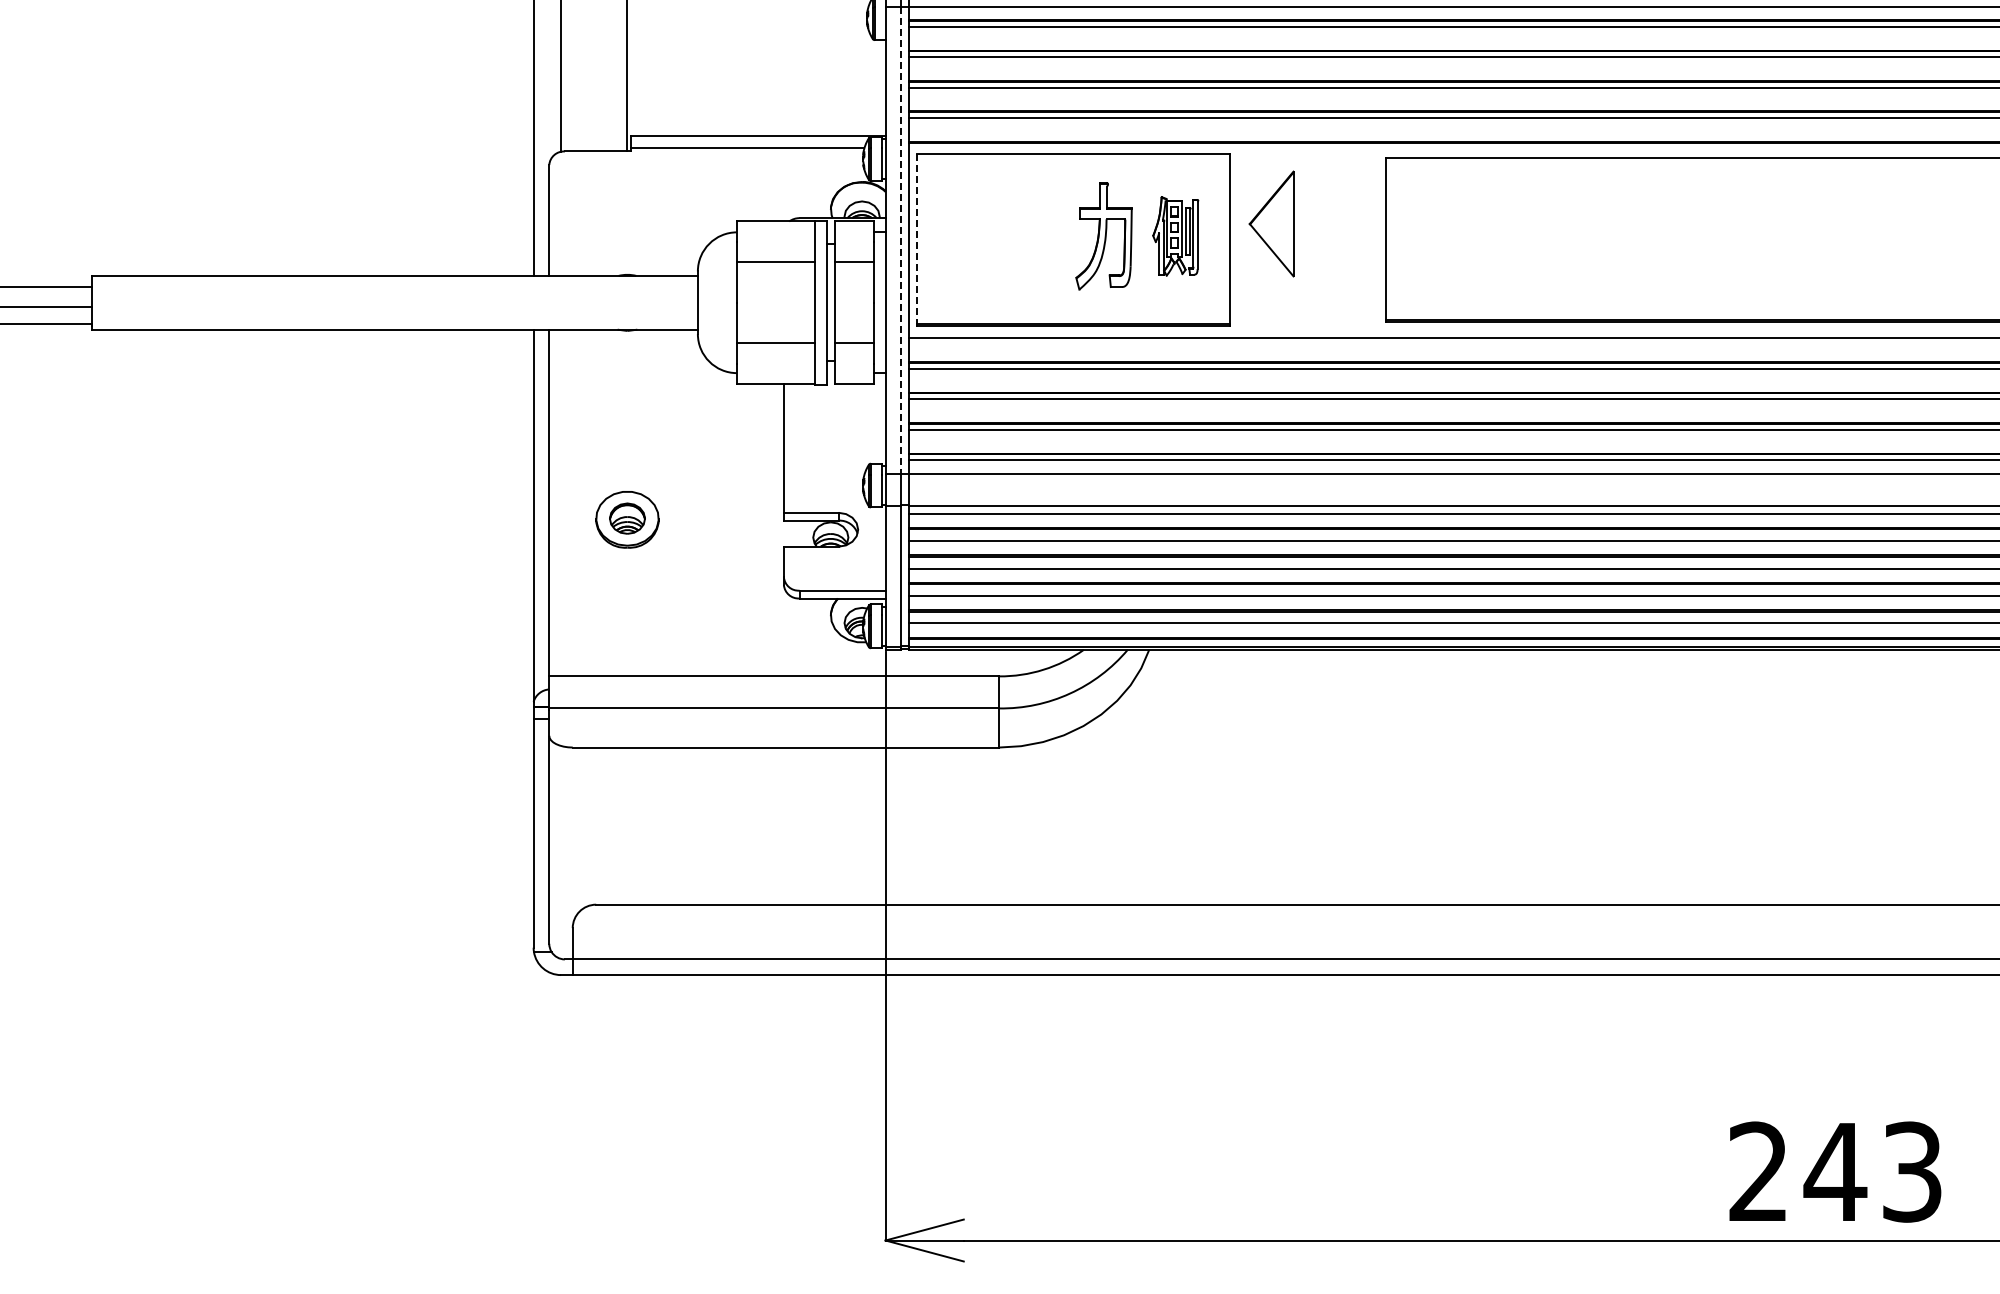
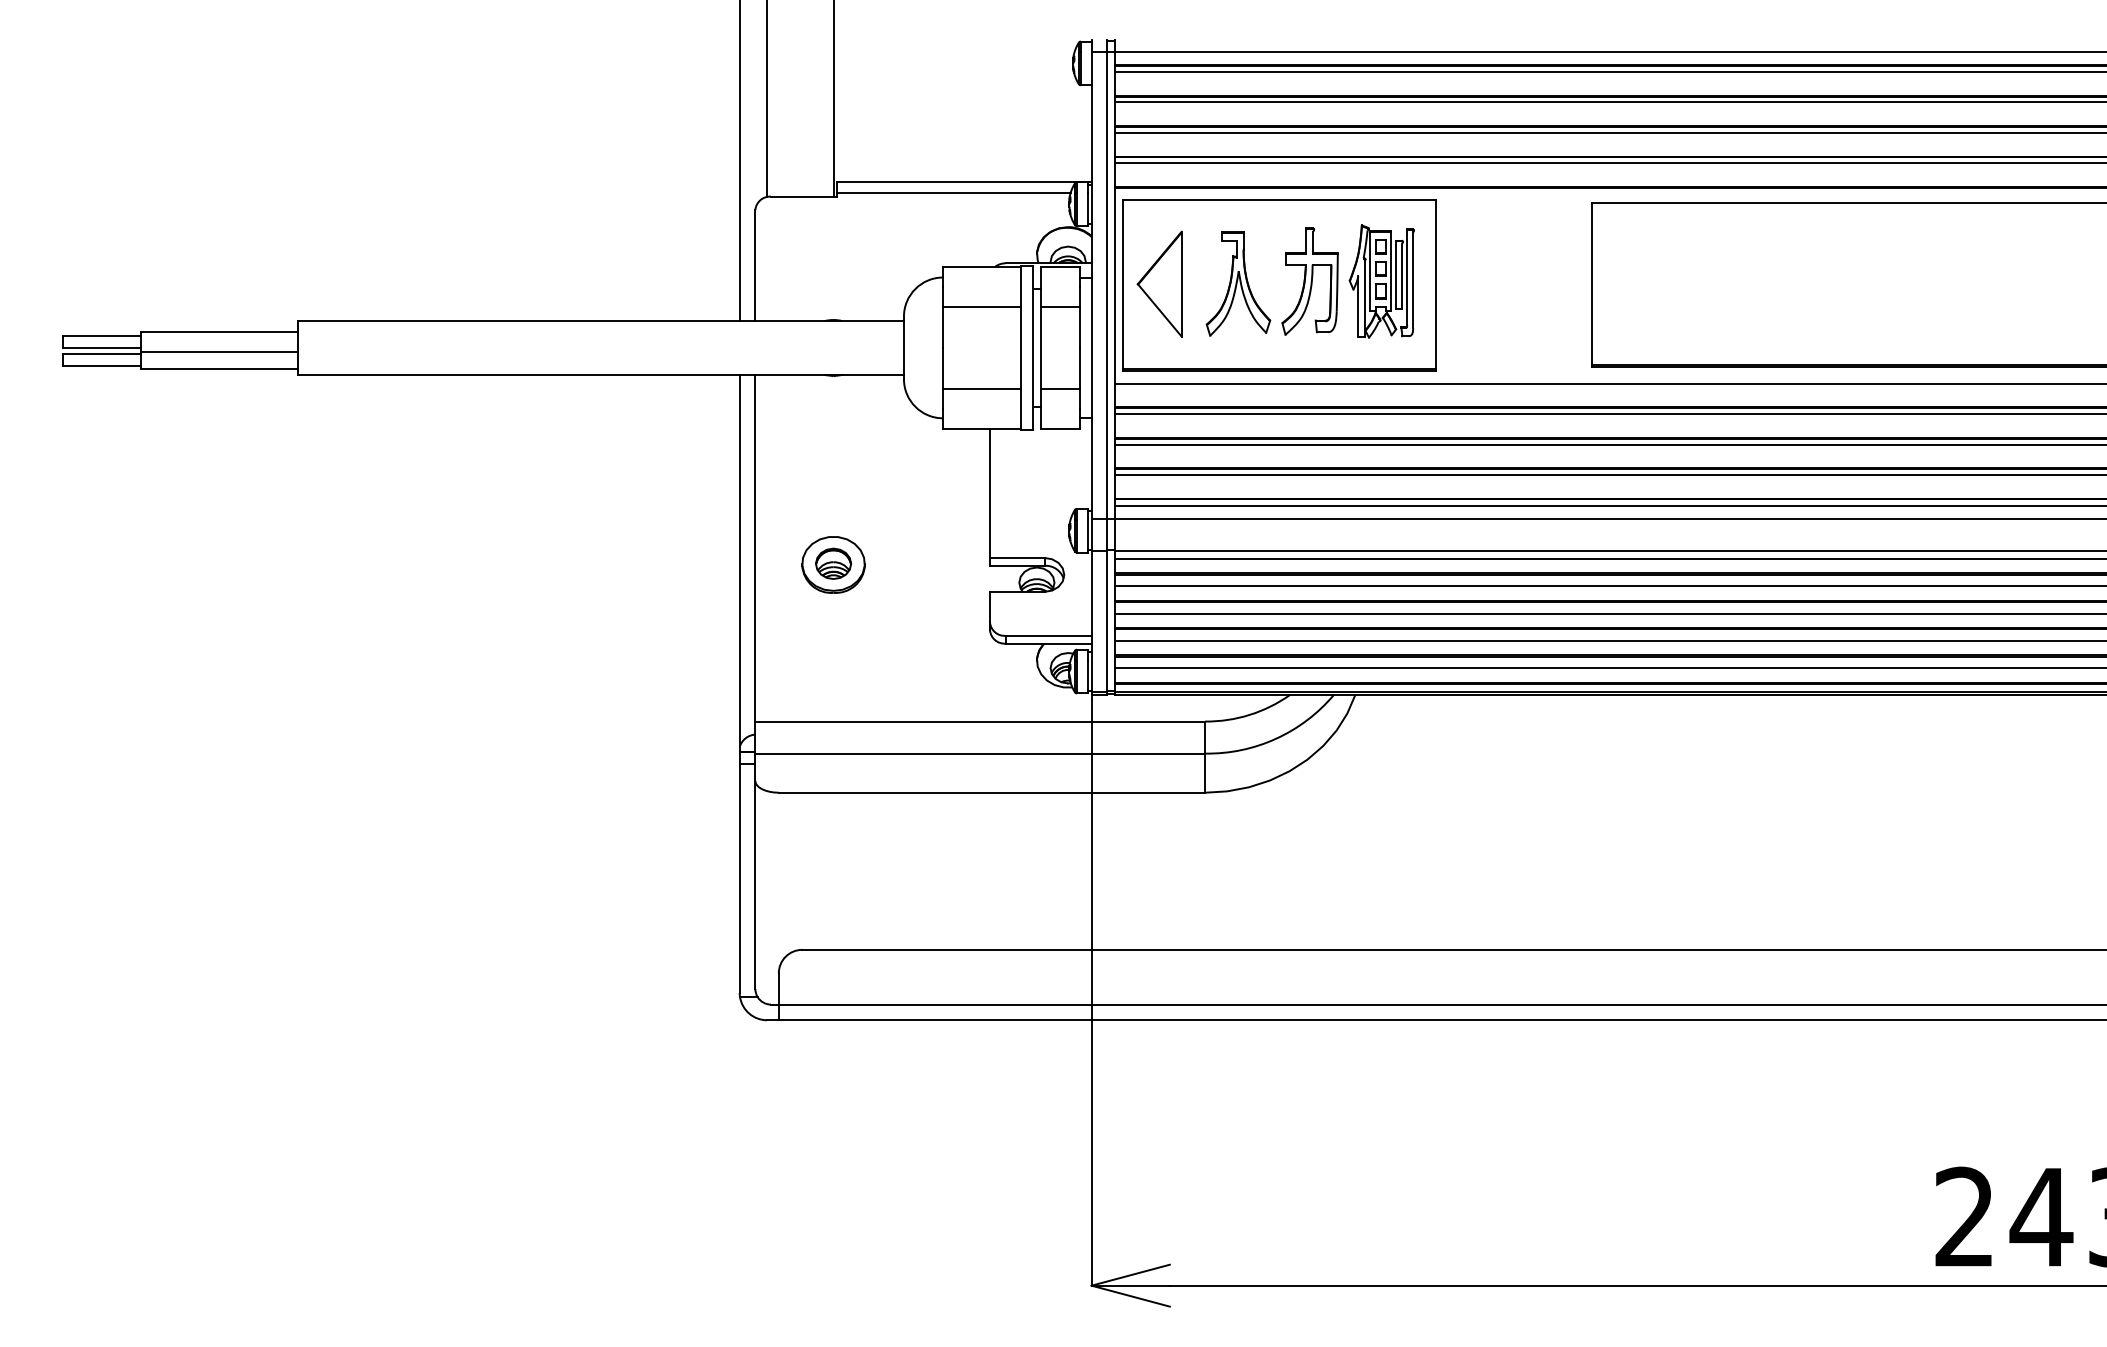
part: (1271, 223) -> (1159, 283), moved
part: (1175, 236) -> (1381, 281), size x1.43
part: (1032, 238) -> (1238, 283), added
line: (916, 239) -> (1122, 284), dashed -> solid
line: (901, 240) -> (1107, 285), dashed -> solid

